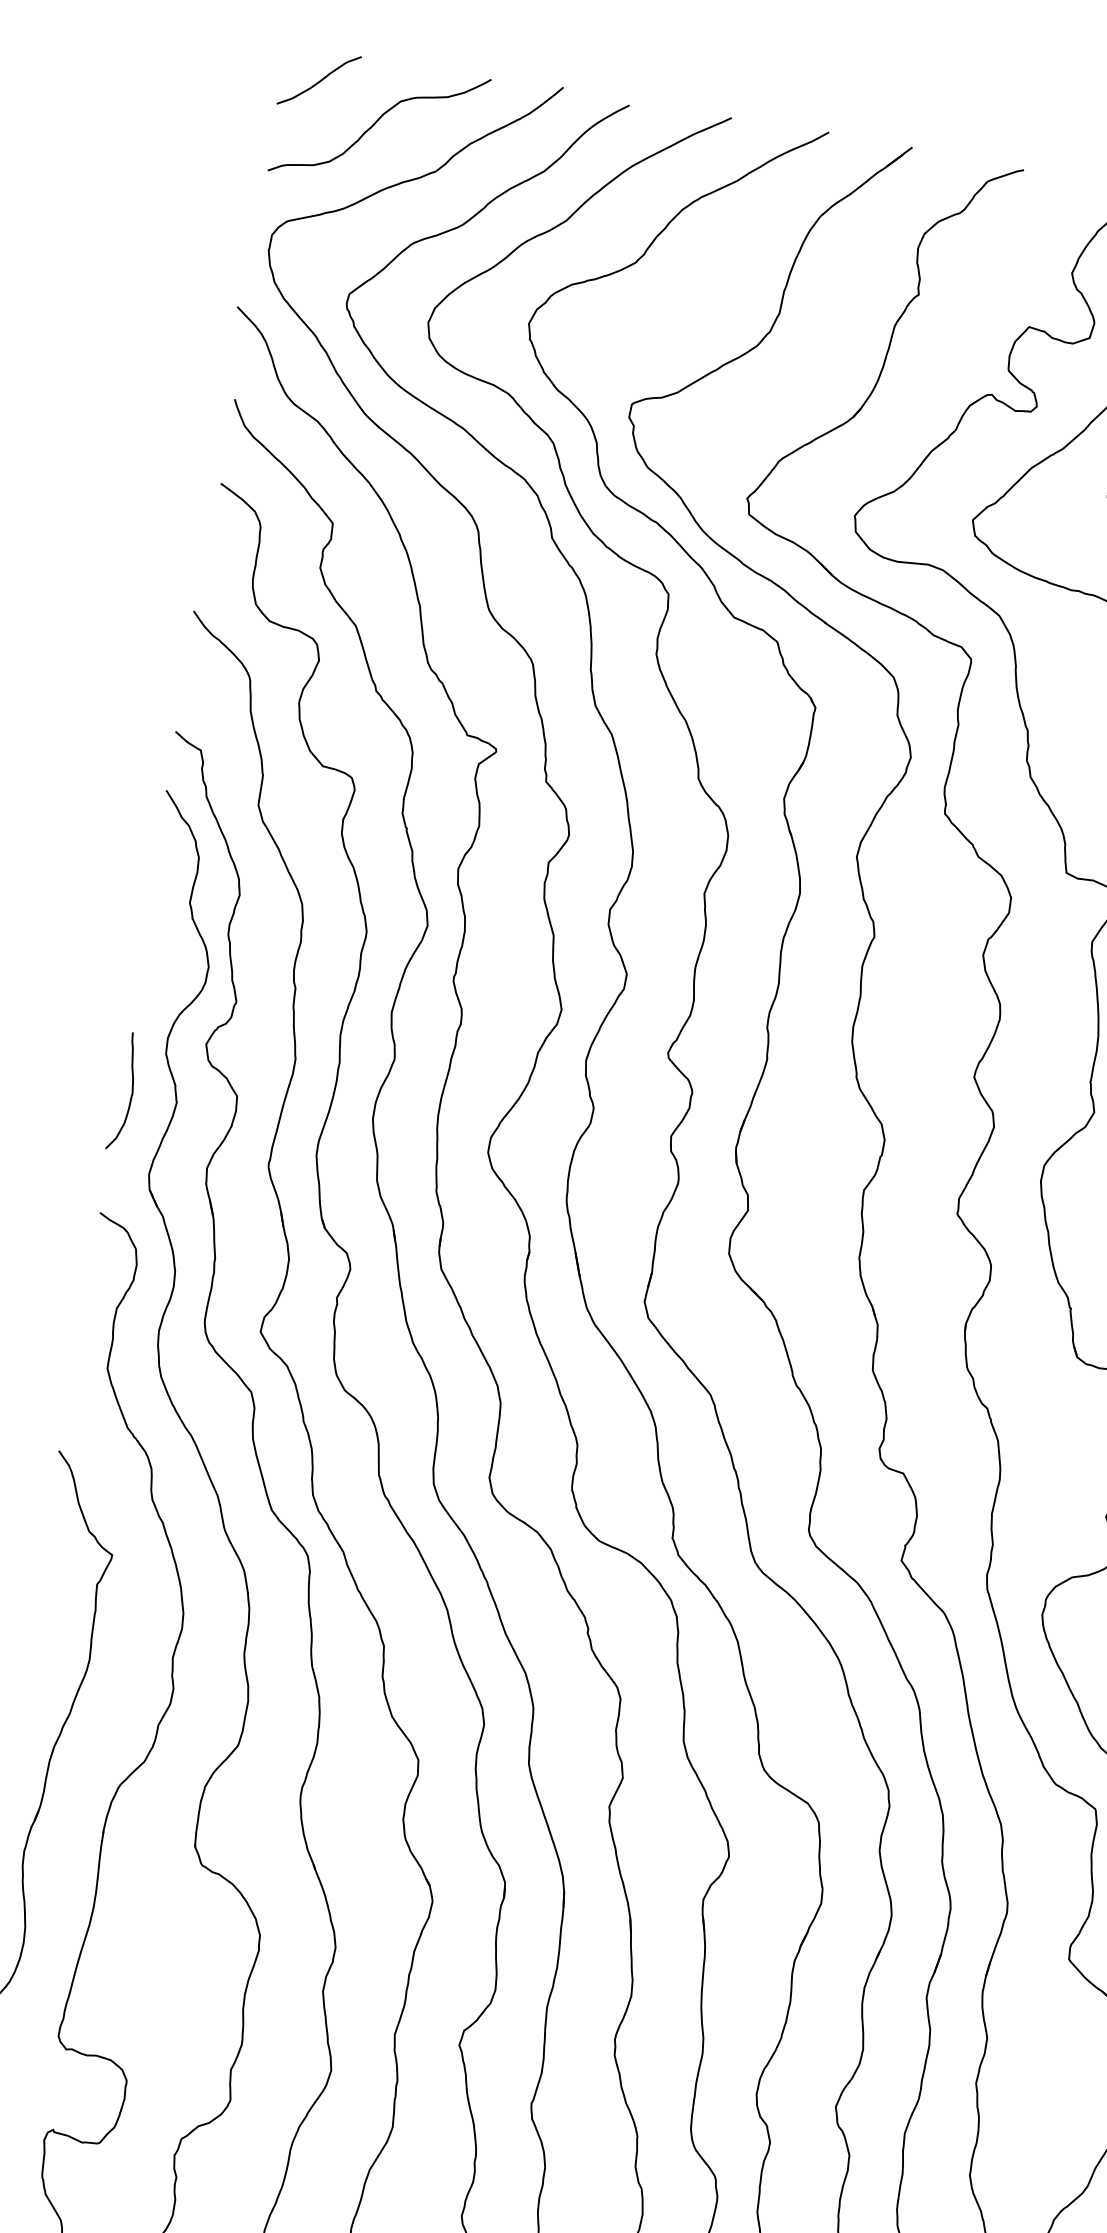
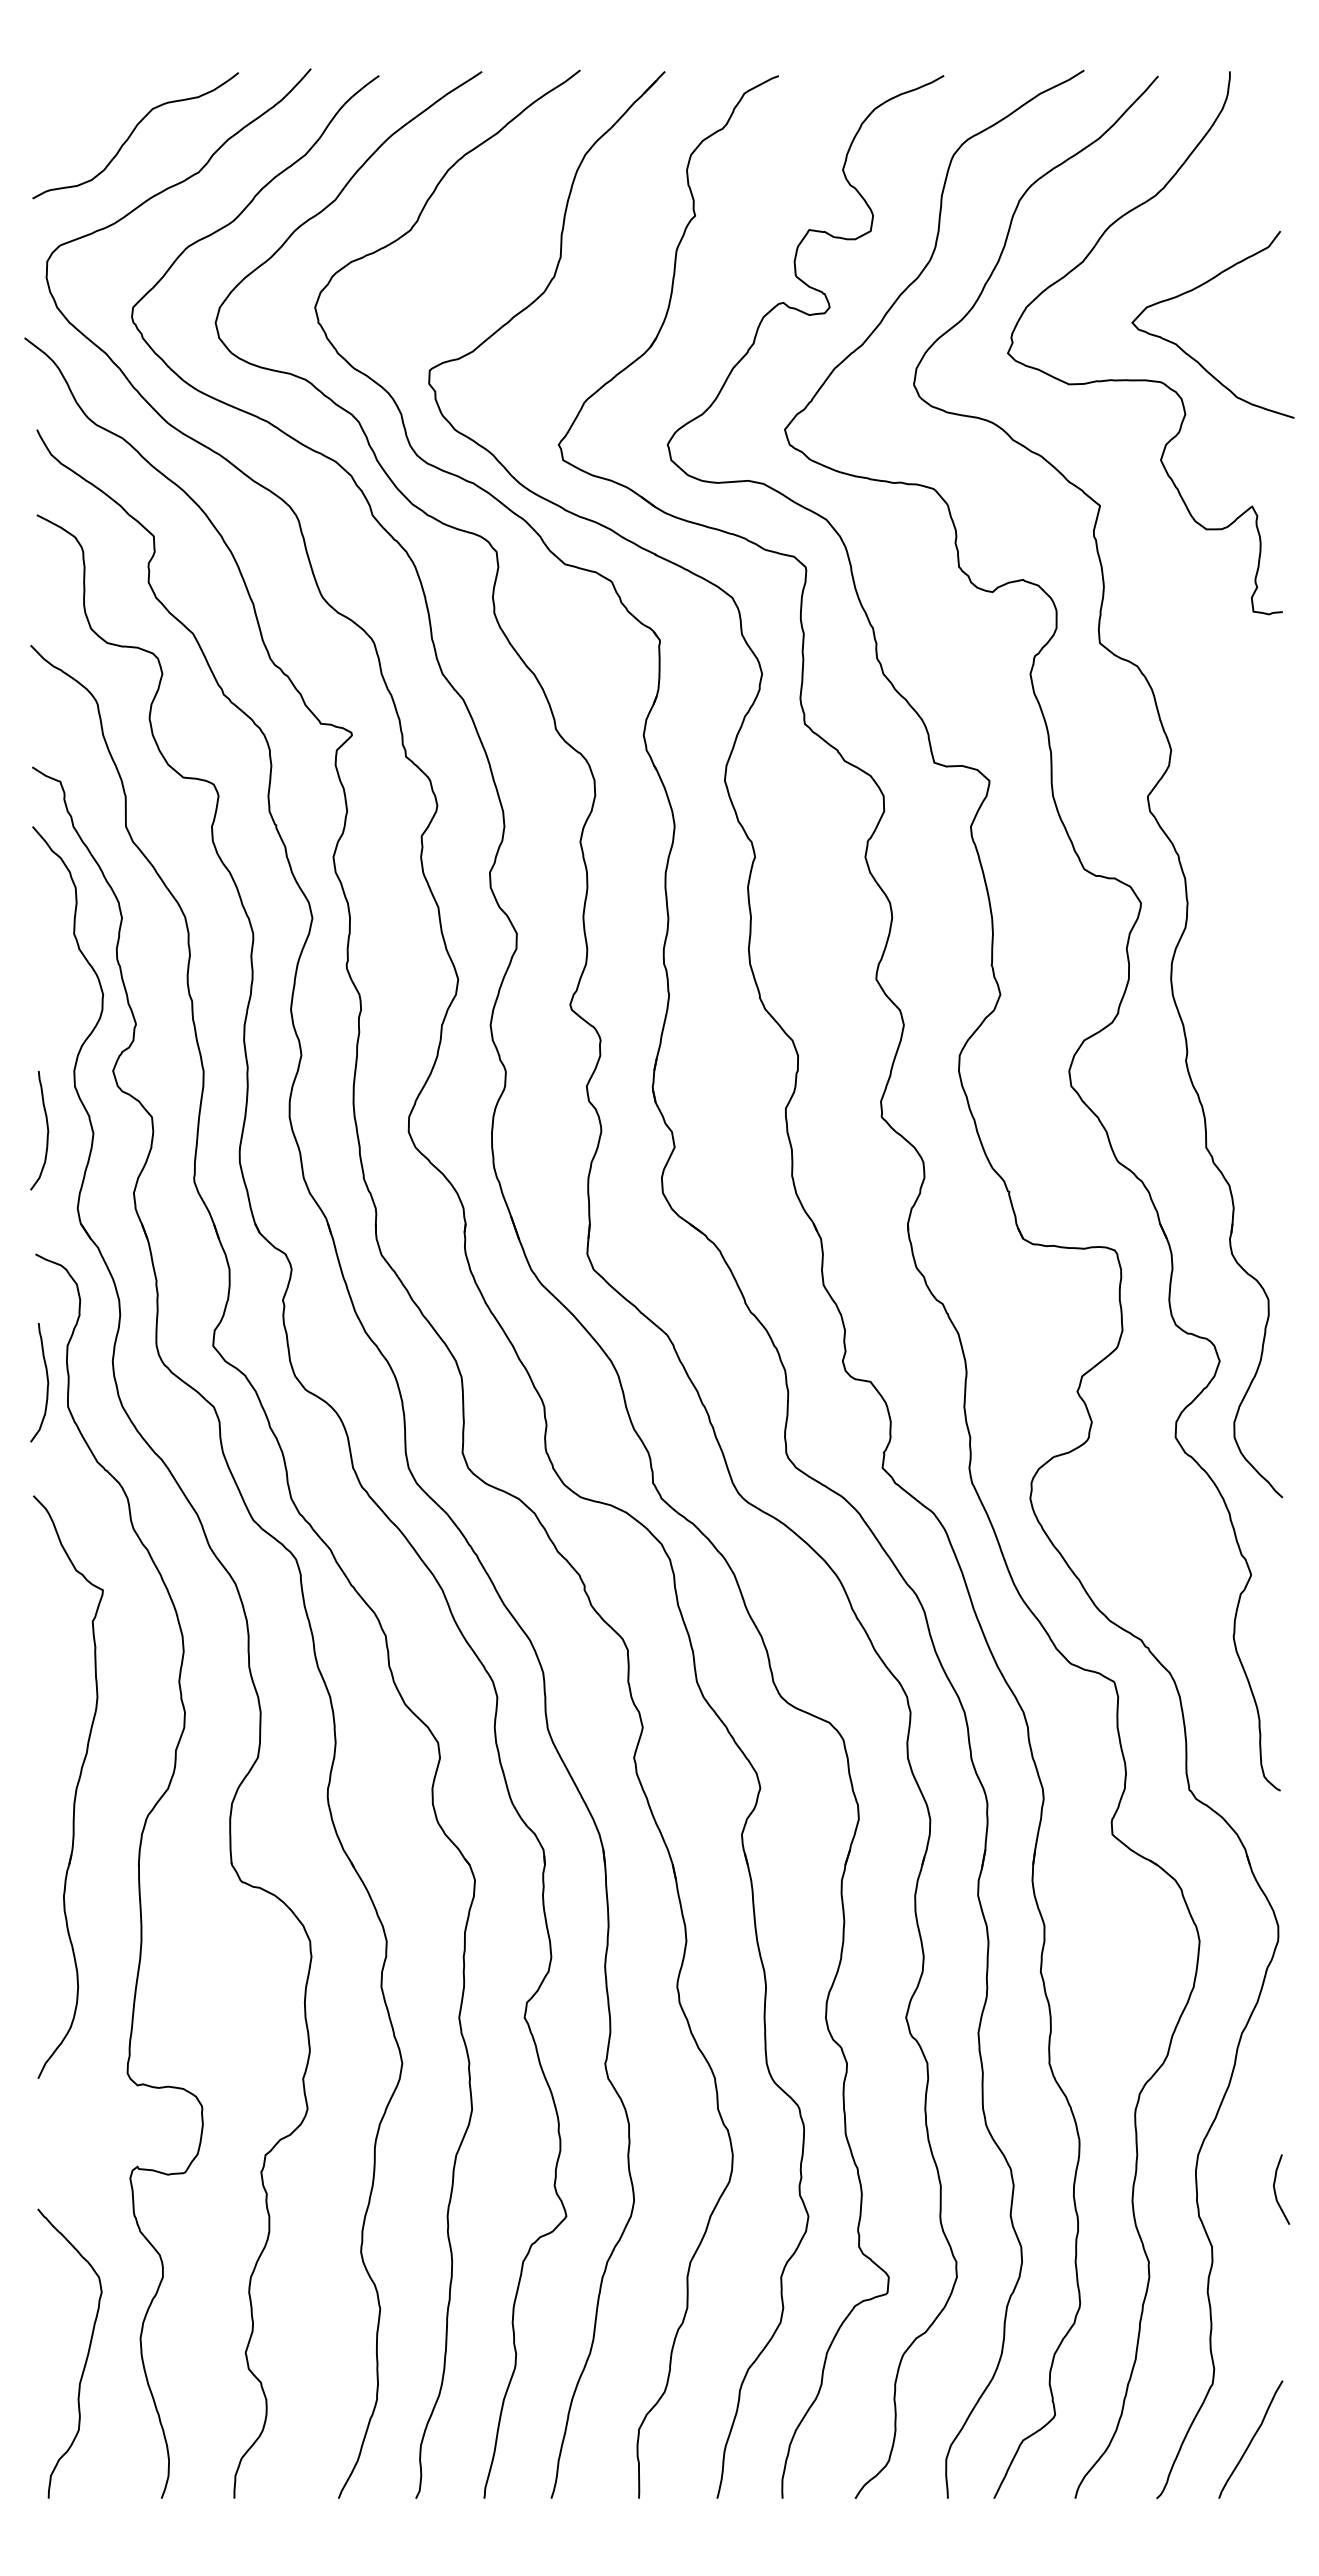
curve: (319, 80) -> (69, 101), removed
curve: (91, 1341) -> (47, 1382), added

